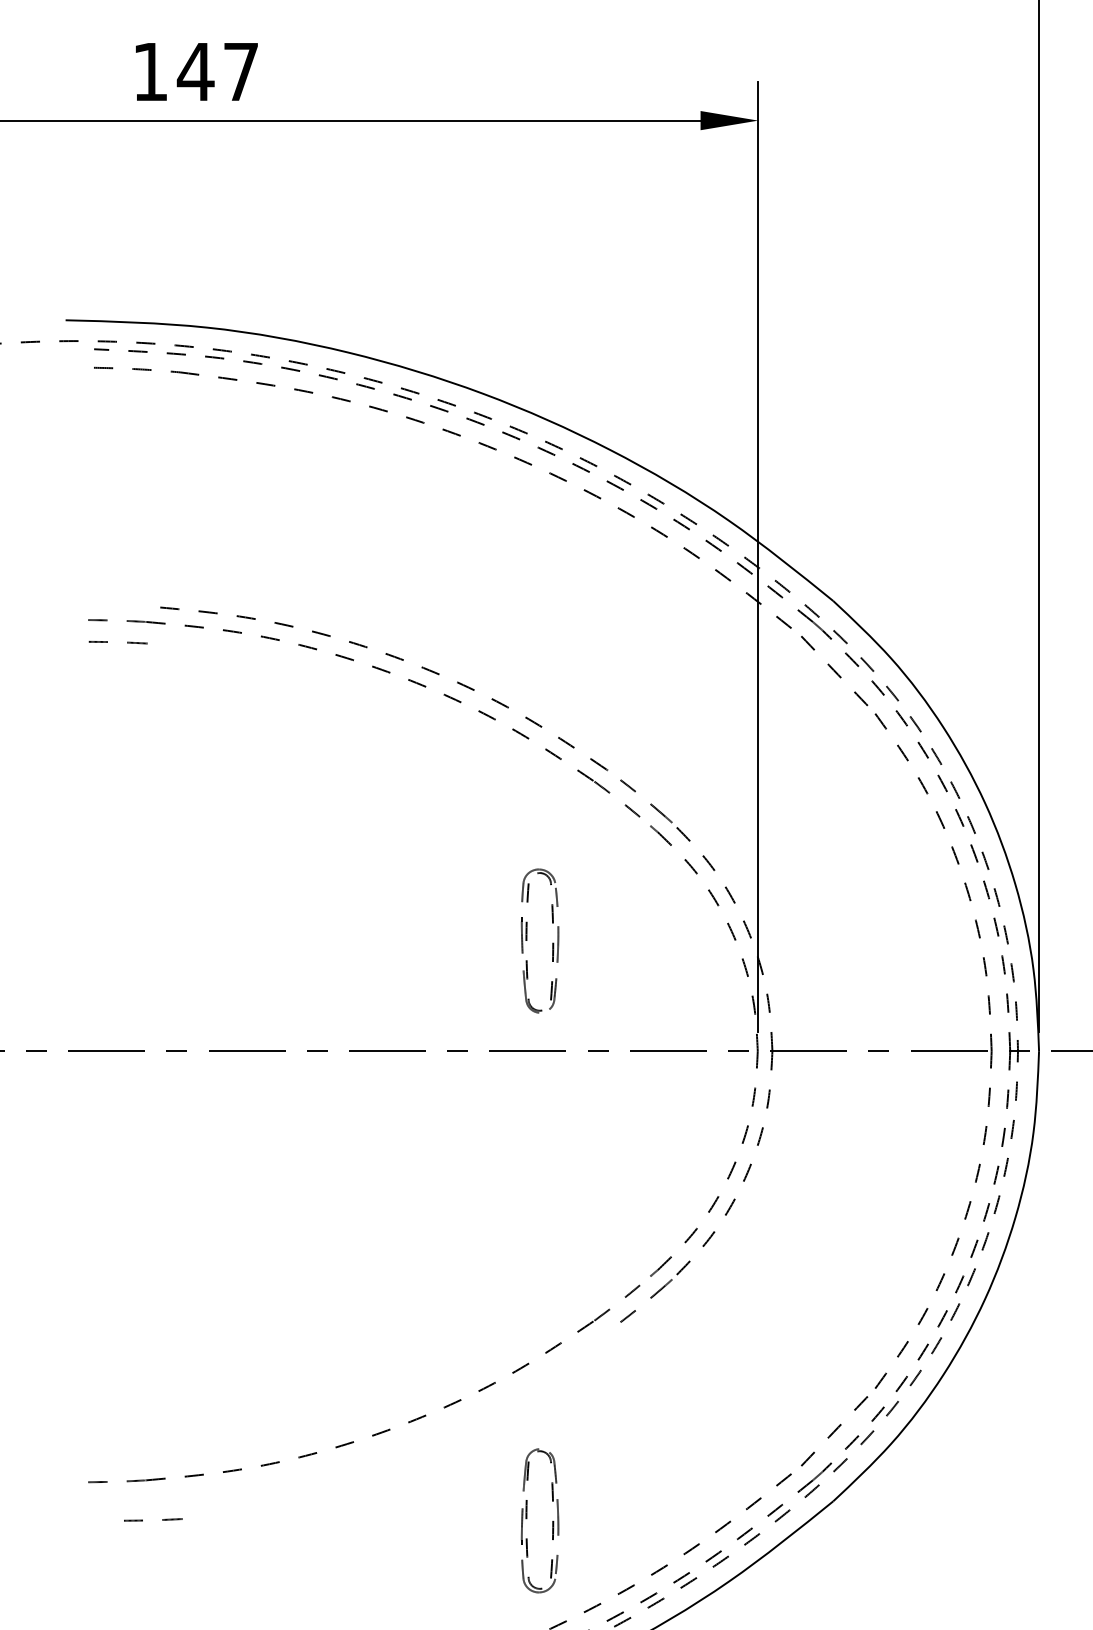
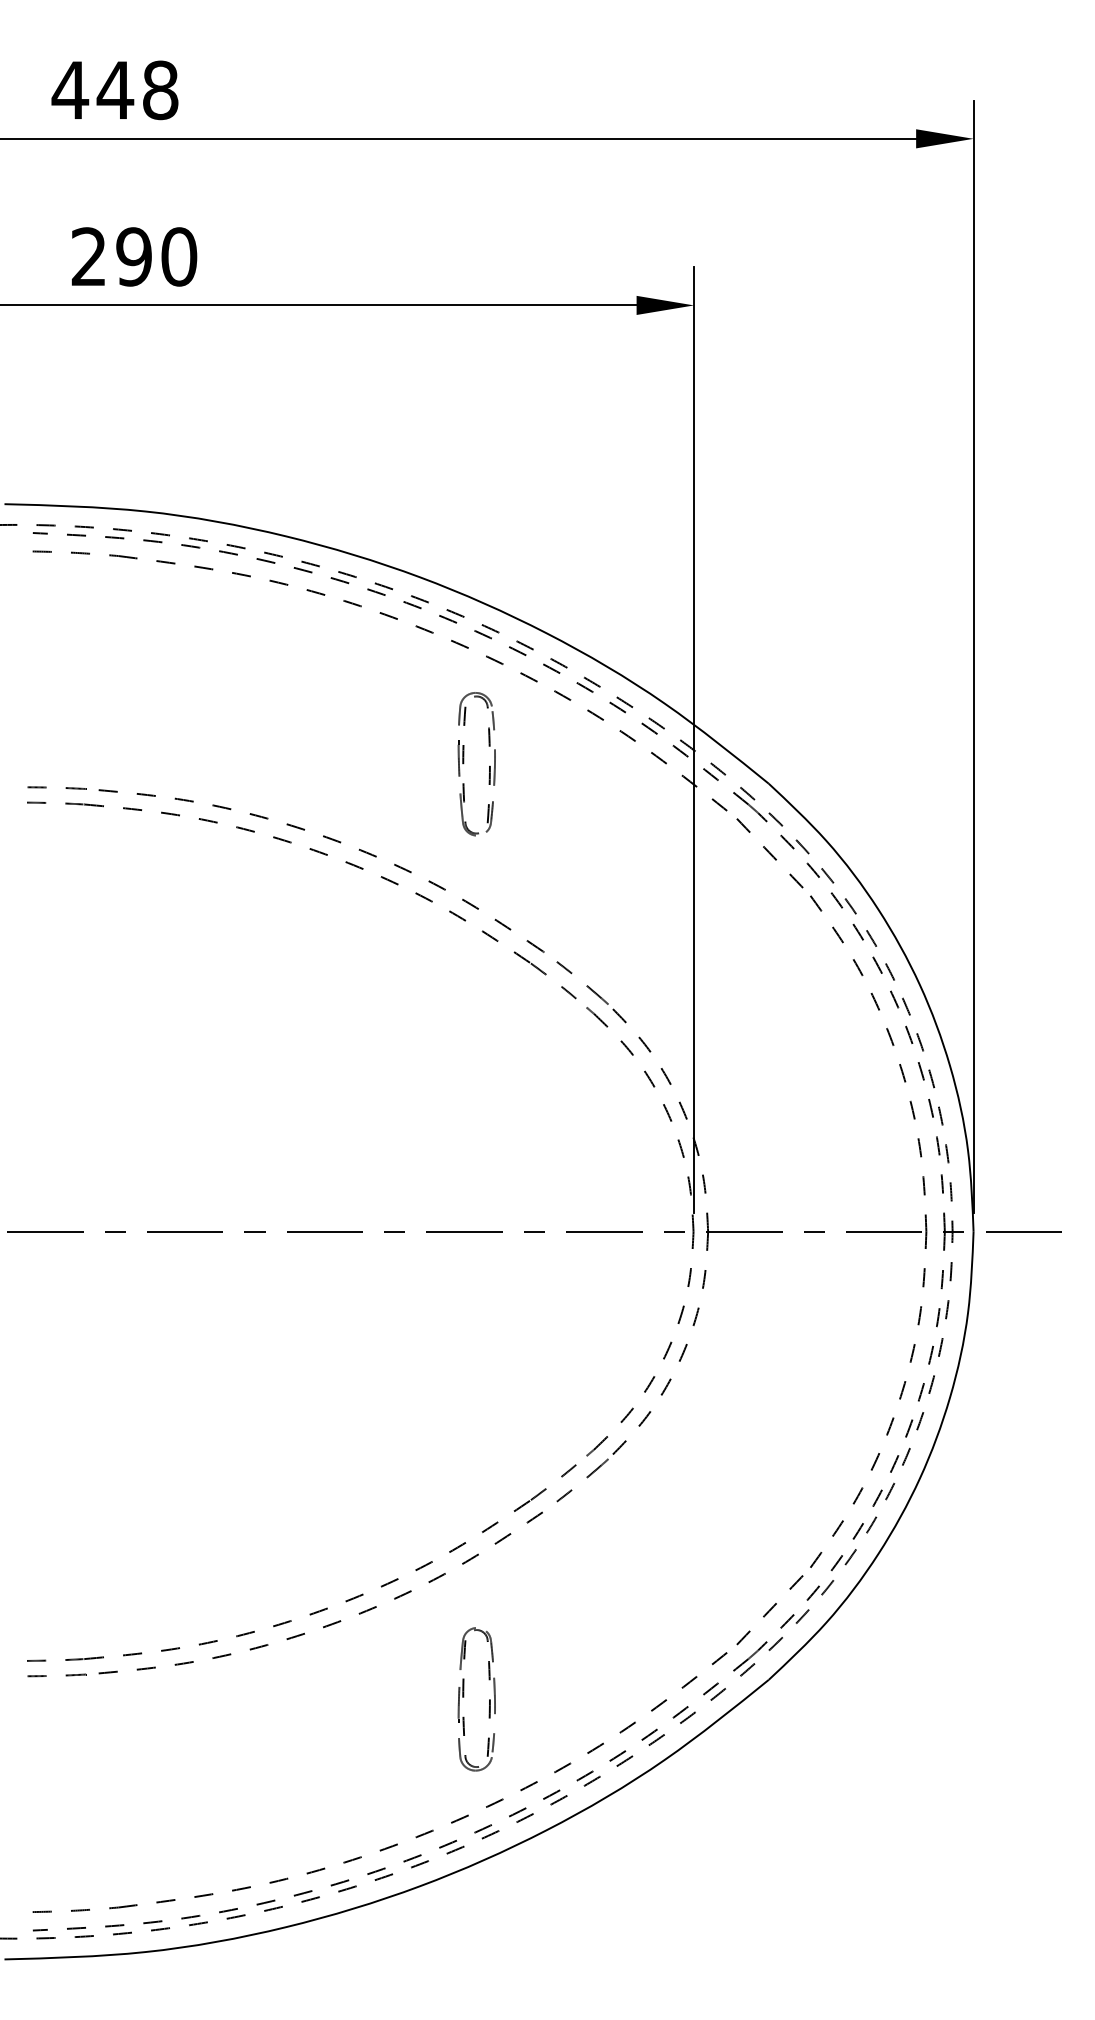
text: (196, 71) -> (134, 256), 147 -> 290
part: (126, 642) -> (65, 787), moved
part: (527, 940) -> (464, 763), moved
curve: (393, 1444) -> (330, 1623), added
part: (162, 1519) -> (65, 1675), moved

